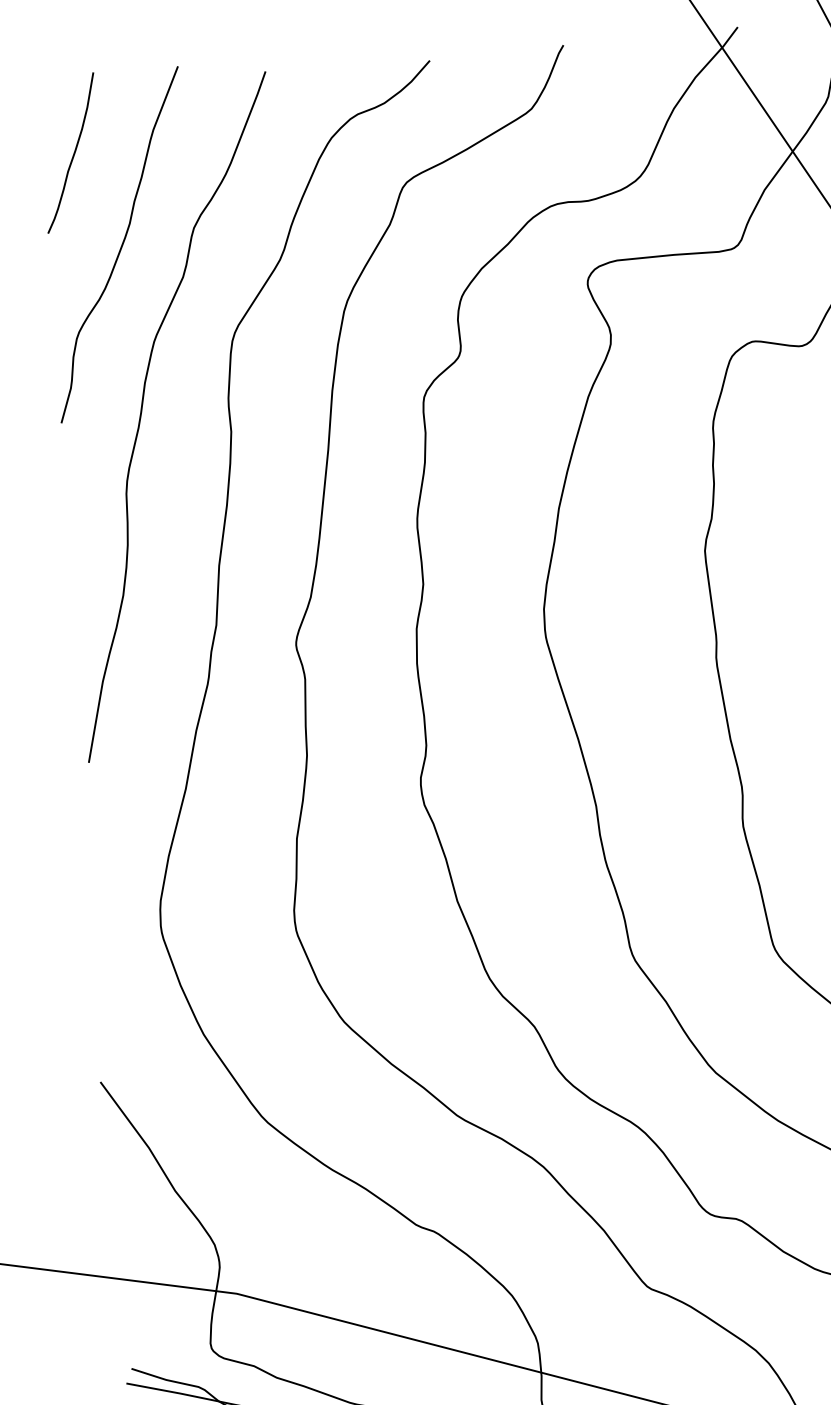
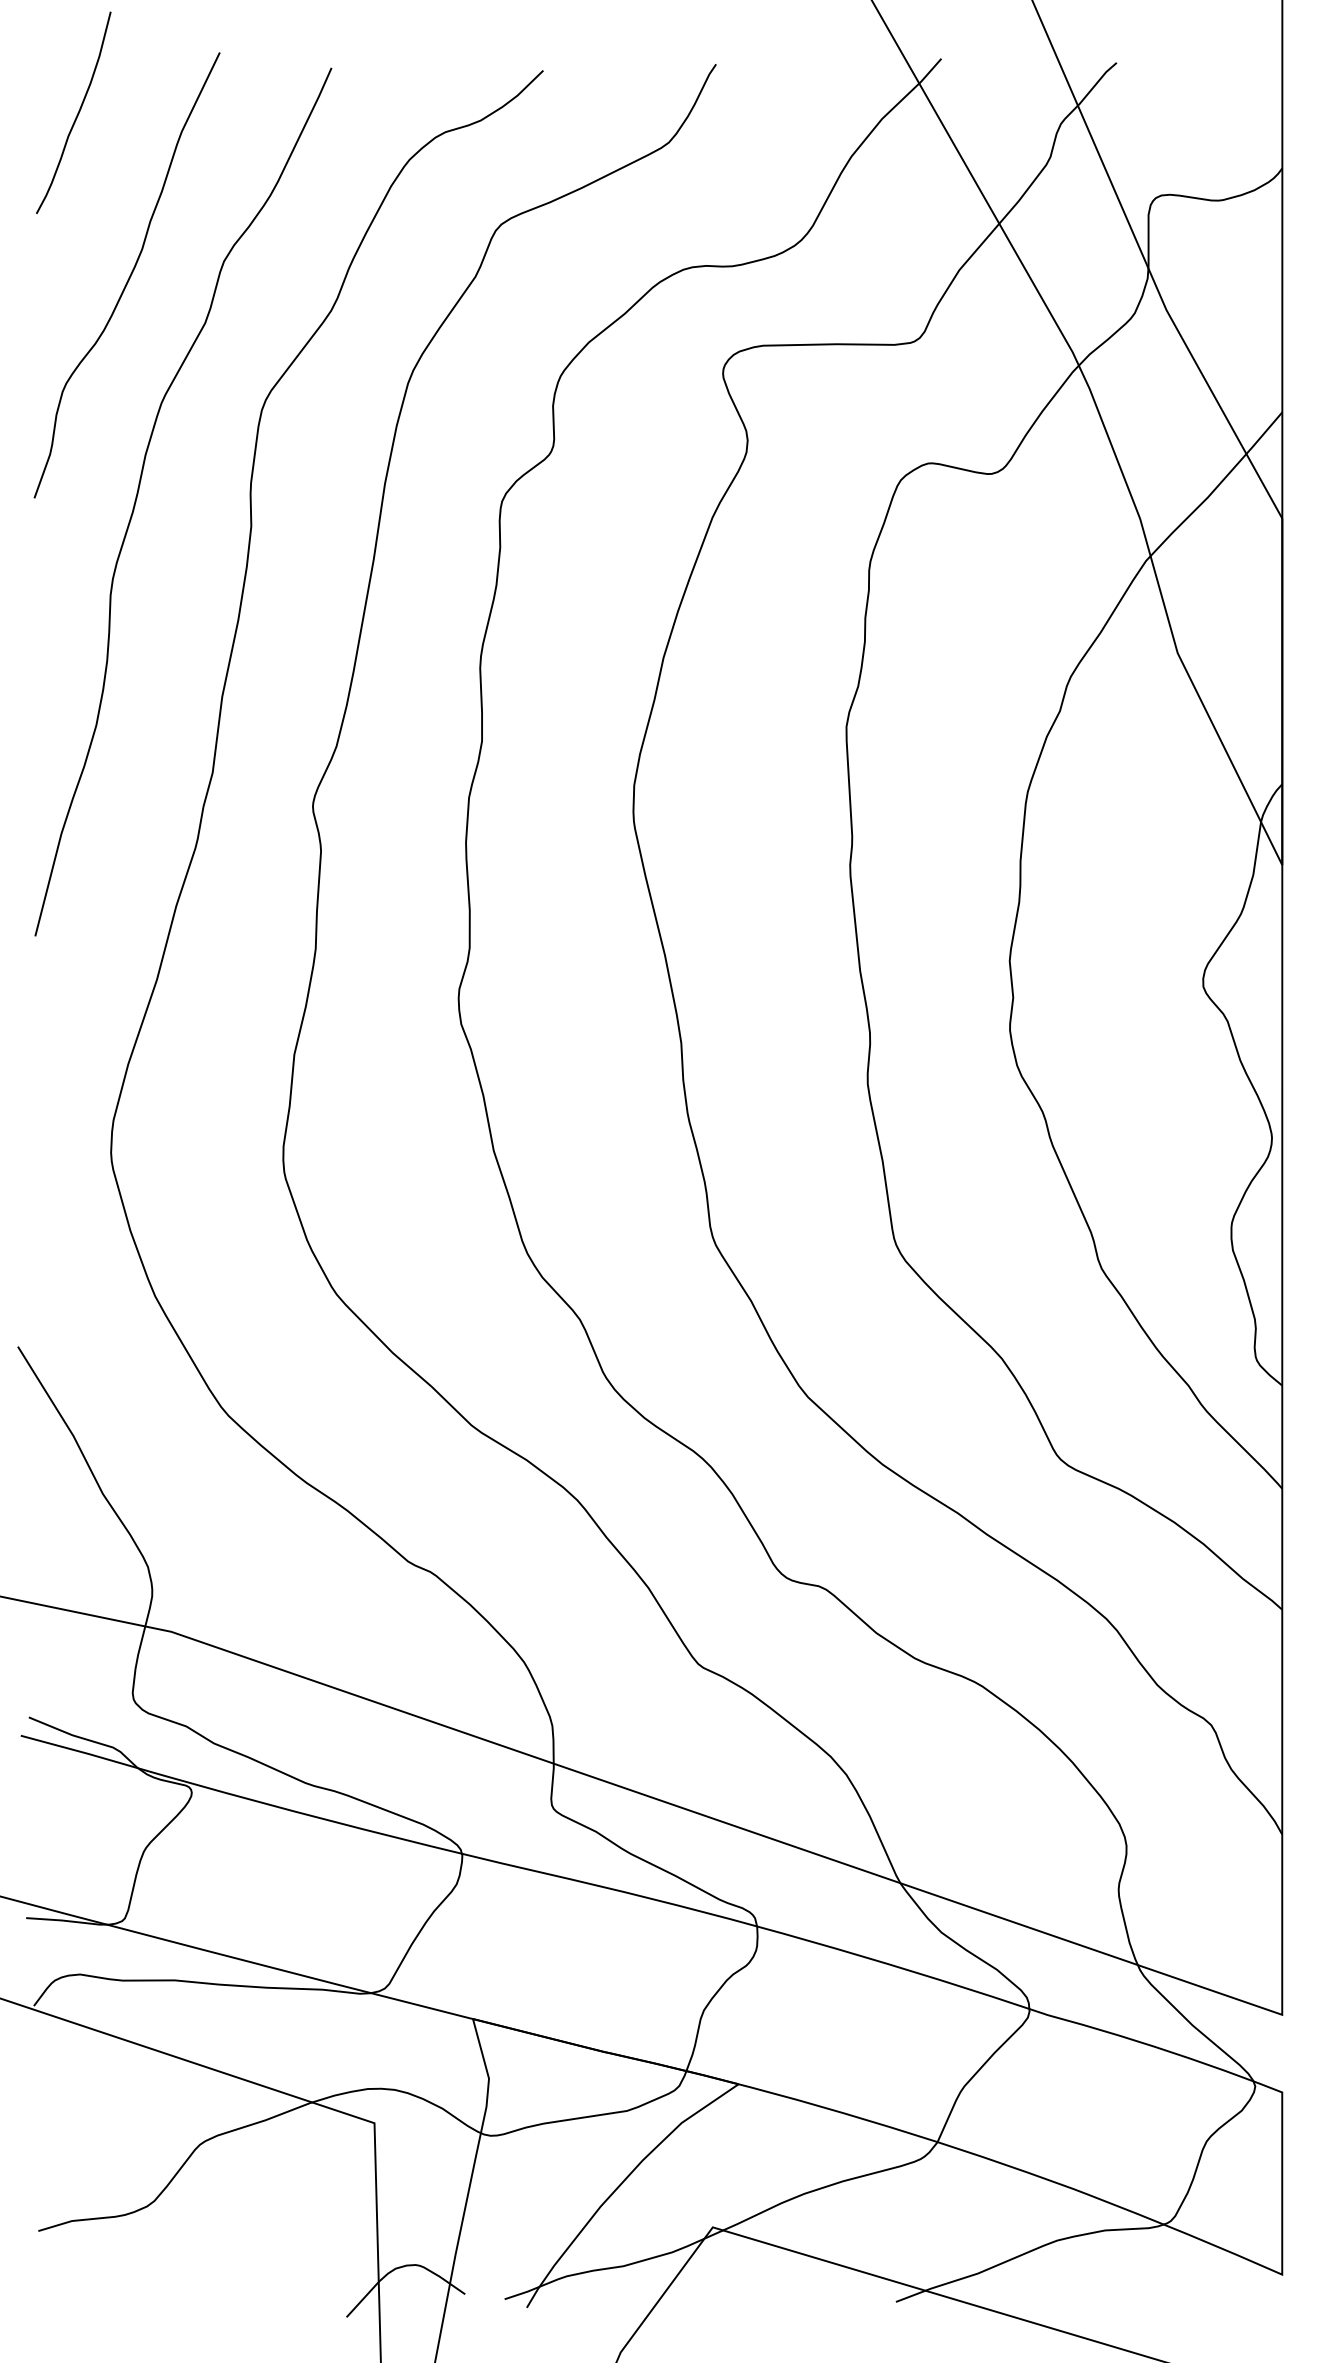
curve: (73, 152) -> (77, 112), moved

